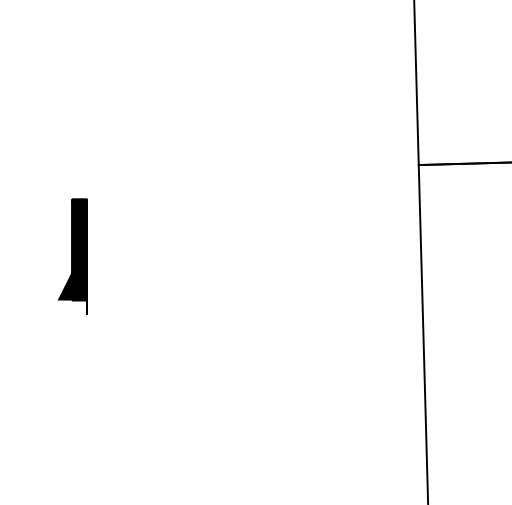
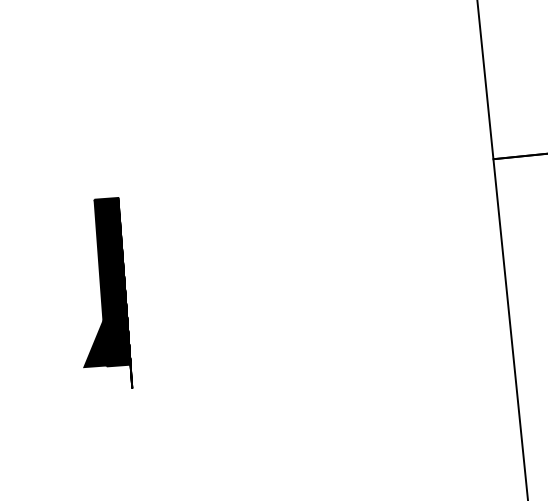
part: (72, 256) -> (102, 293), size x1.43

